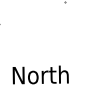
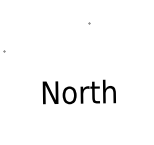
text: (40, 74) -> (78, 91), moved

